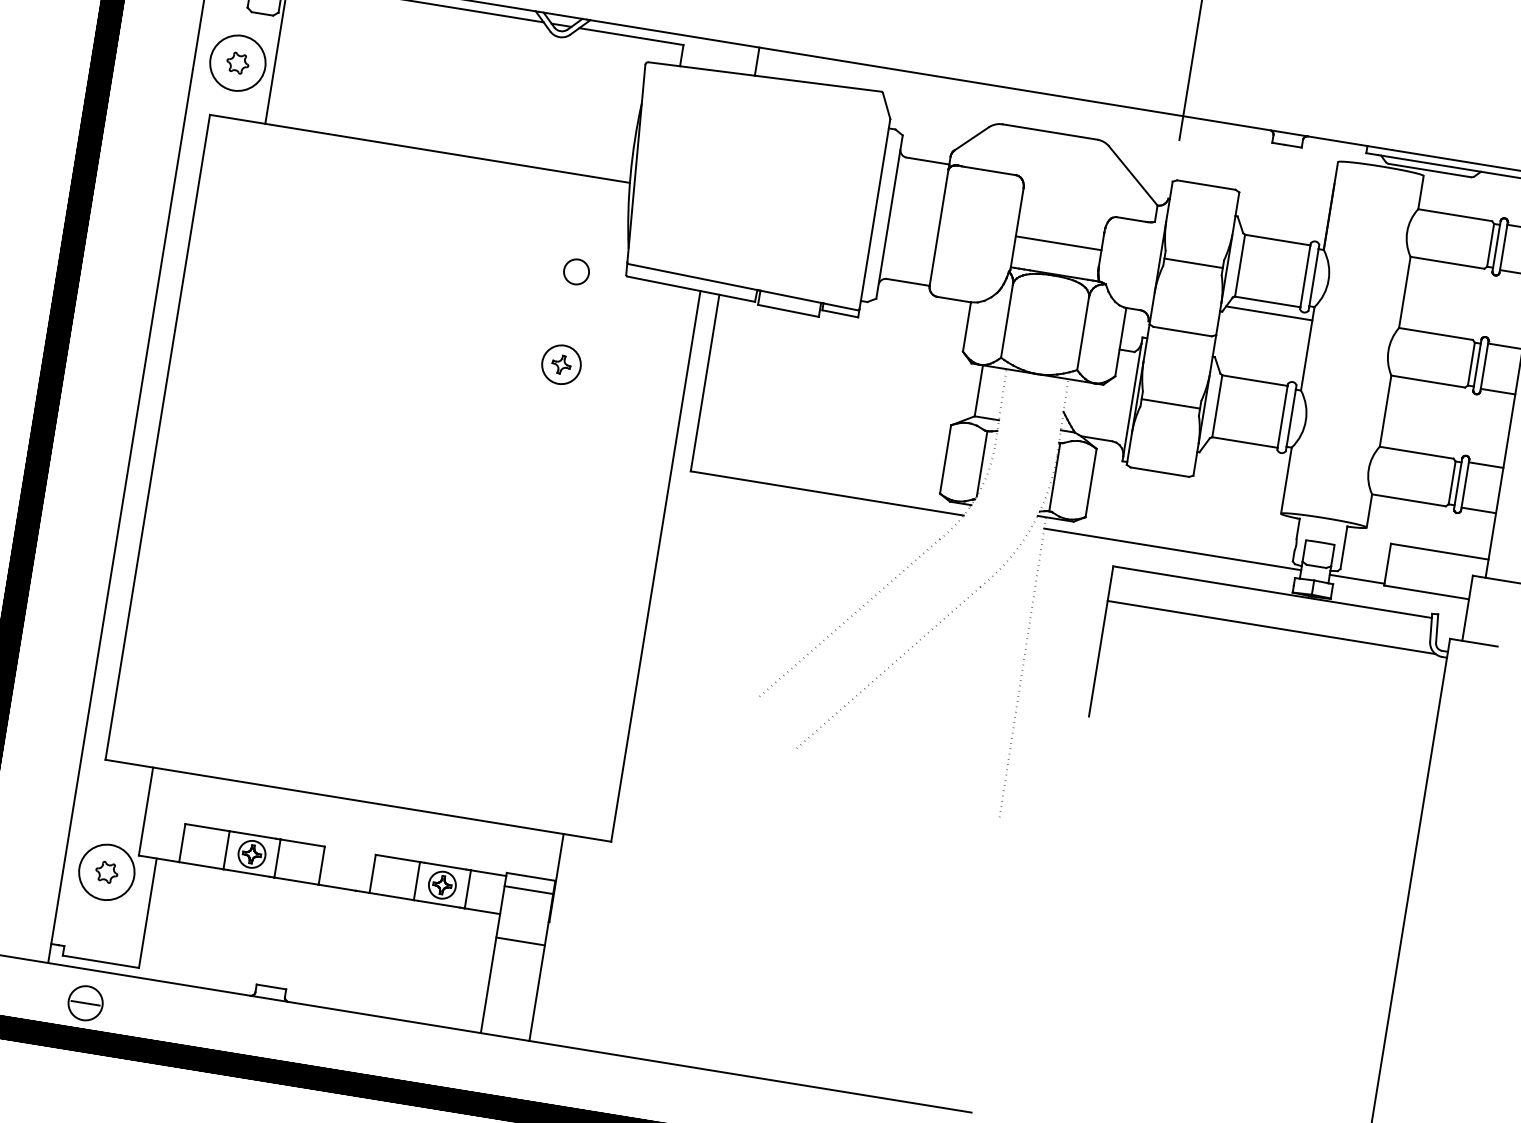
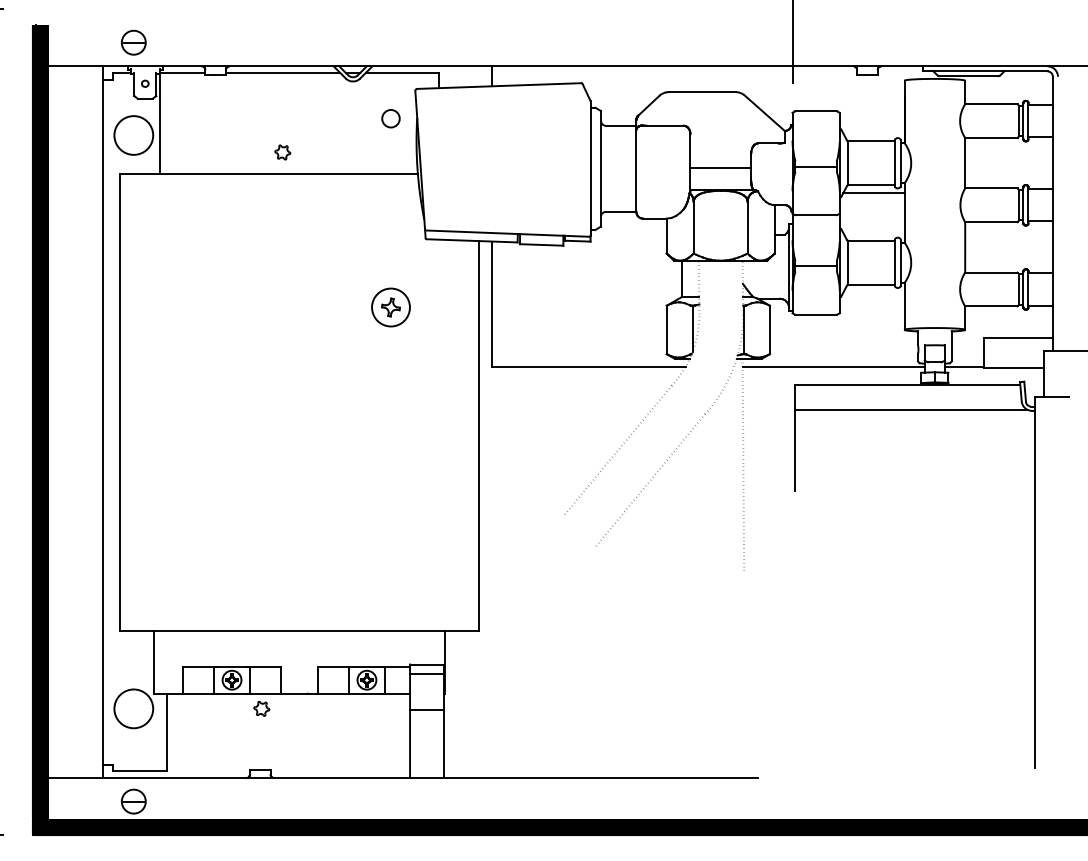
part: (237, 63) -> (282, 152), moved
circle: (575, 271) -> (390, 118), moved
part: (560, 364) -> (390, 307), size x1.4
part: (106, 871) -> (261, 708), moved

